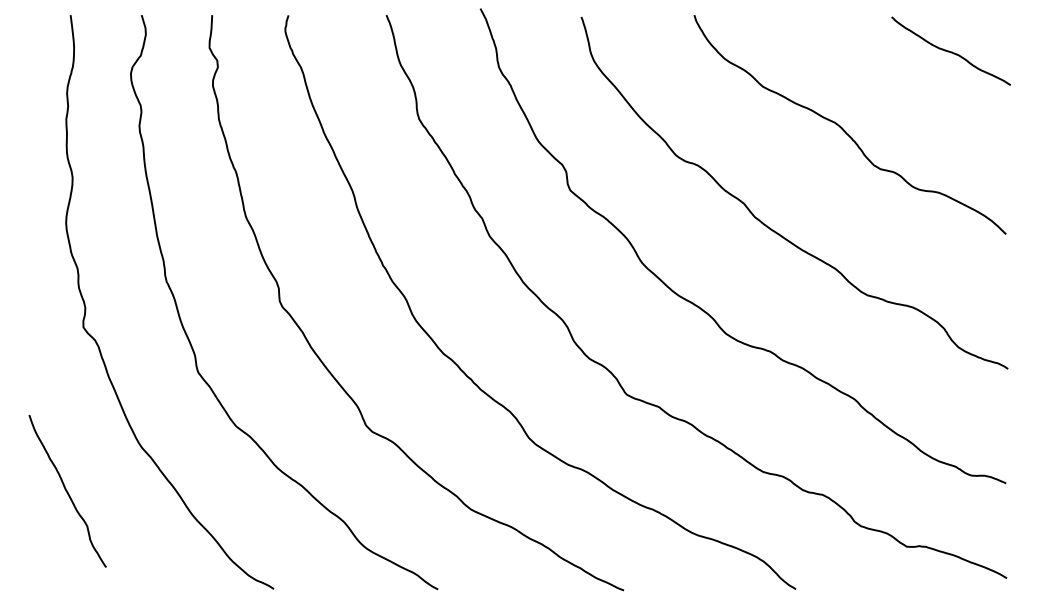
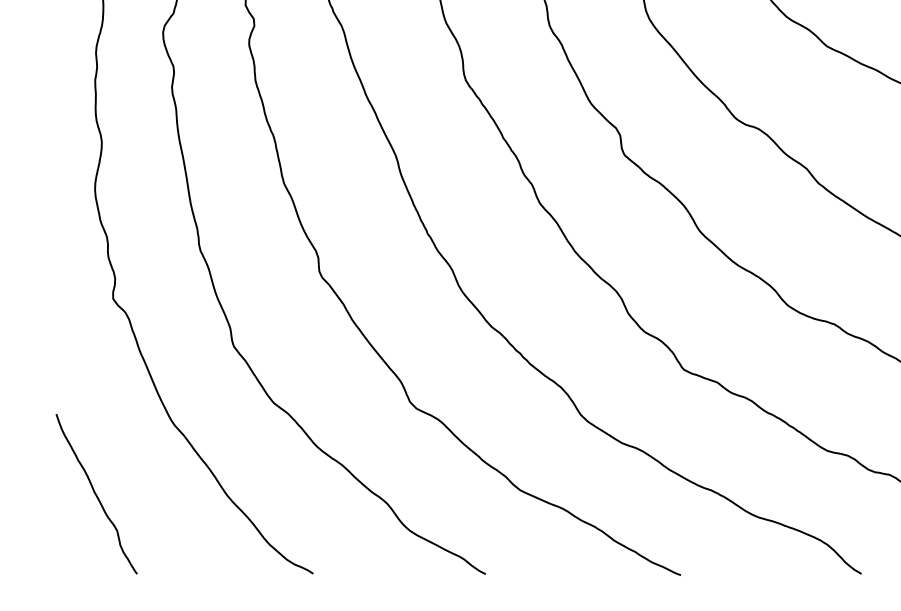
curve: (67, 491) -> (96, 494), moved

